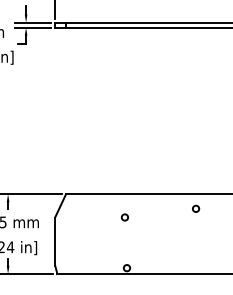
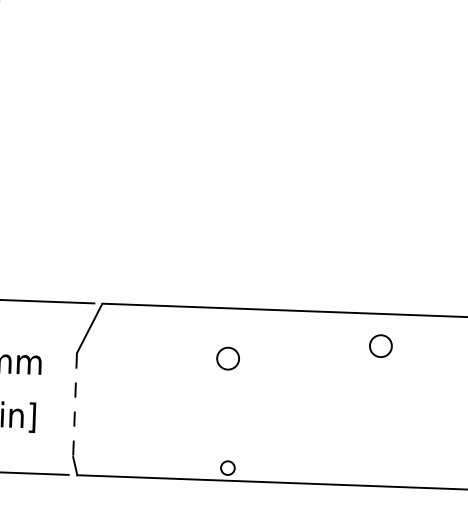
part: (196, 208) -> (382, 344), size x1.6
part: (124, 217) -> (226, 358), size x1.6
line: (55, 241) -> (75, 404), solid -> dashed

